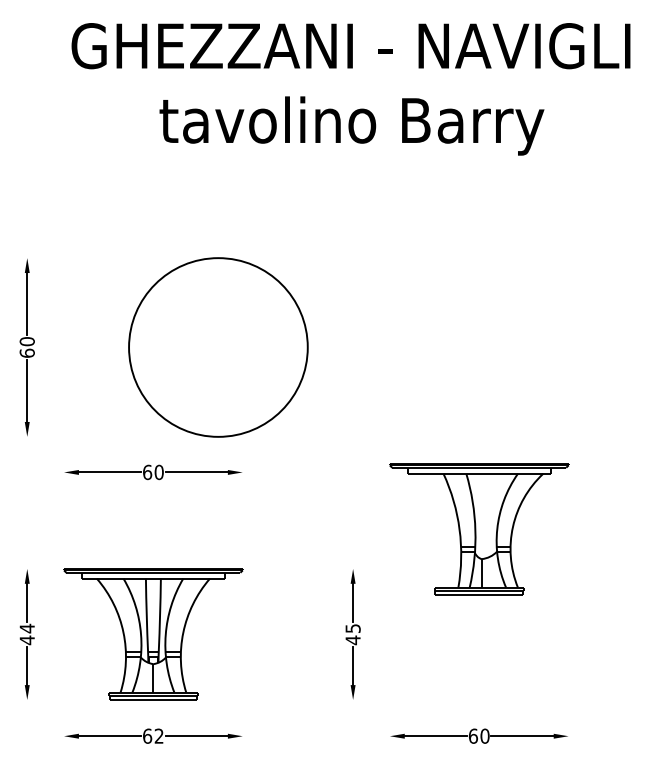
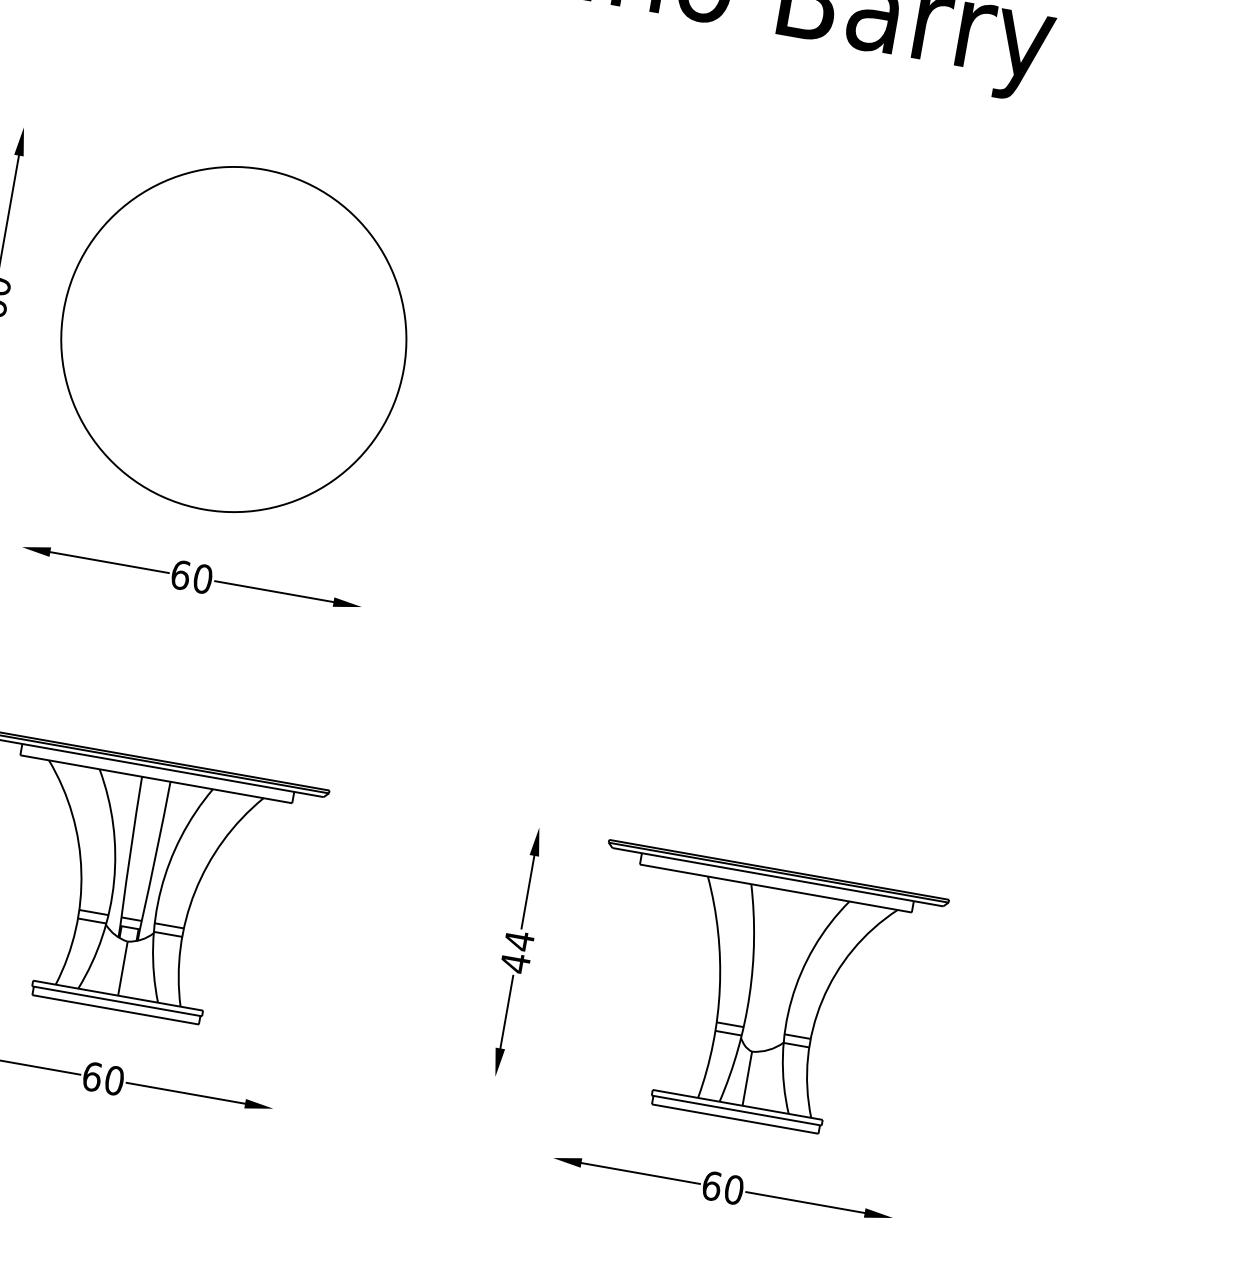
part: (218, 347) -> (233, 339), moved
part: (479, 529) -> (757, 994), moved
text: (352, 628) -> (518, 940), 45 -> 44
text: (158, 735) -> (113, 1079), 62 -> 60

